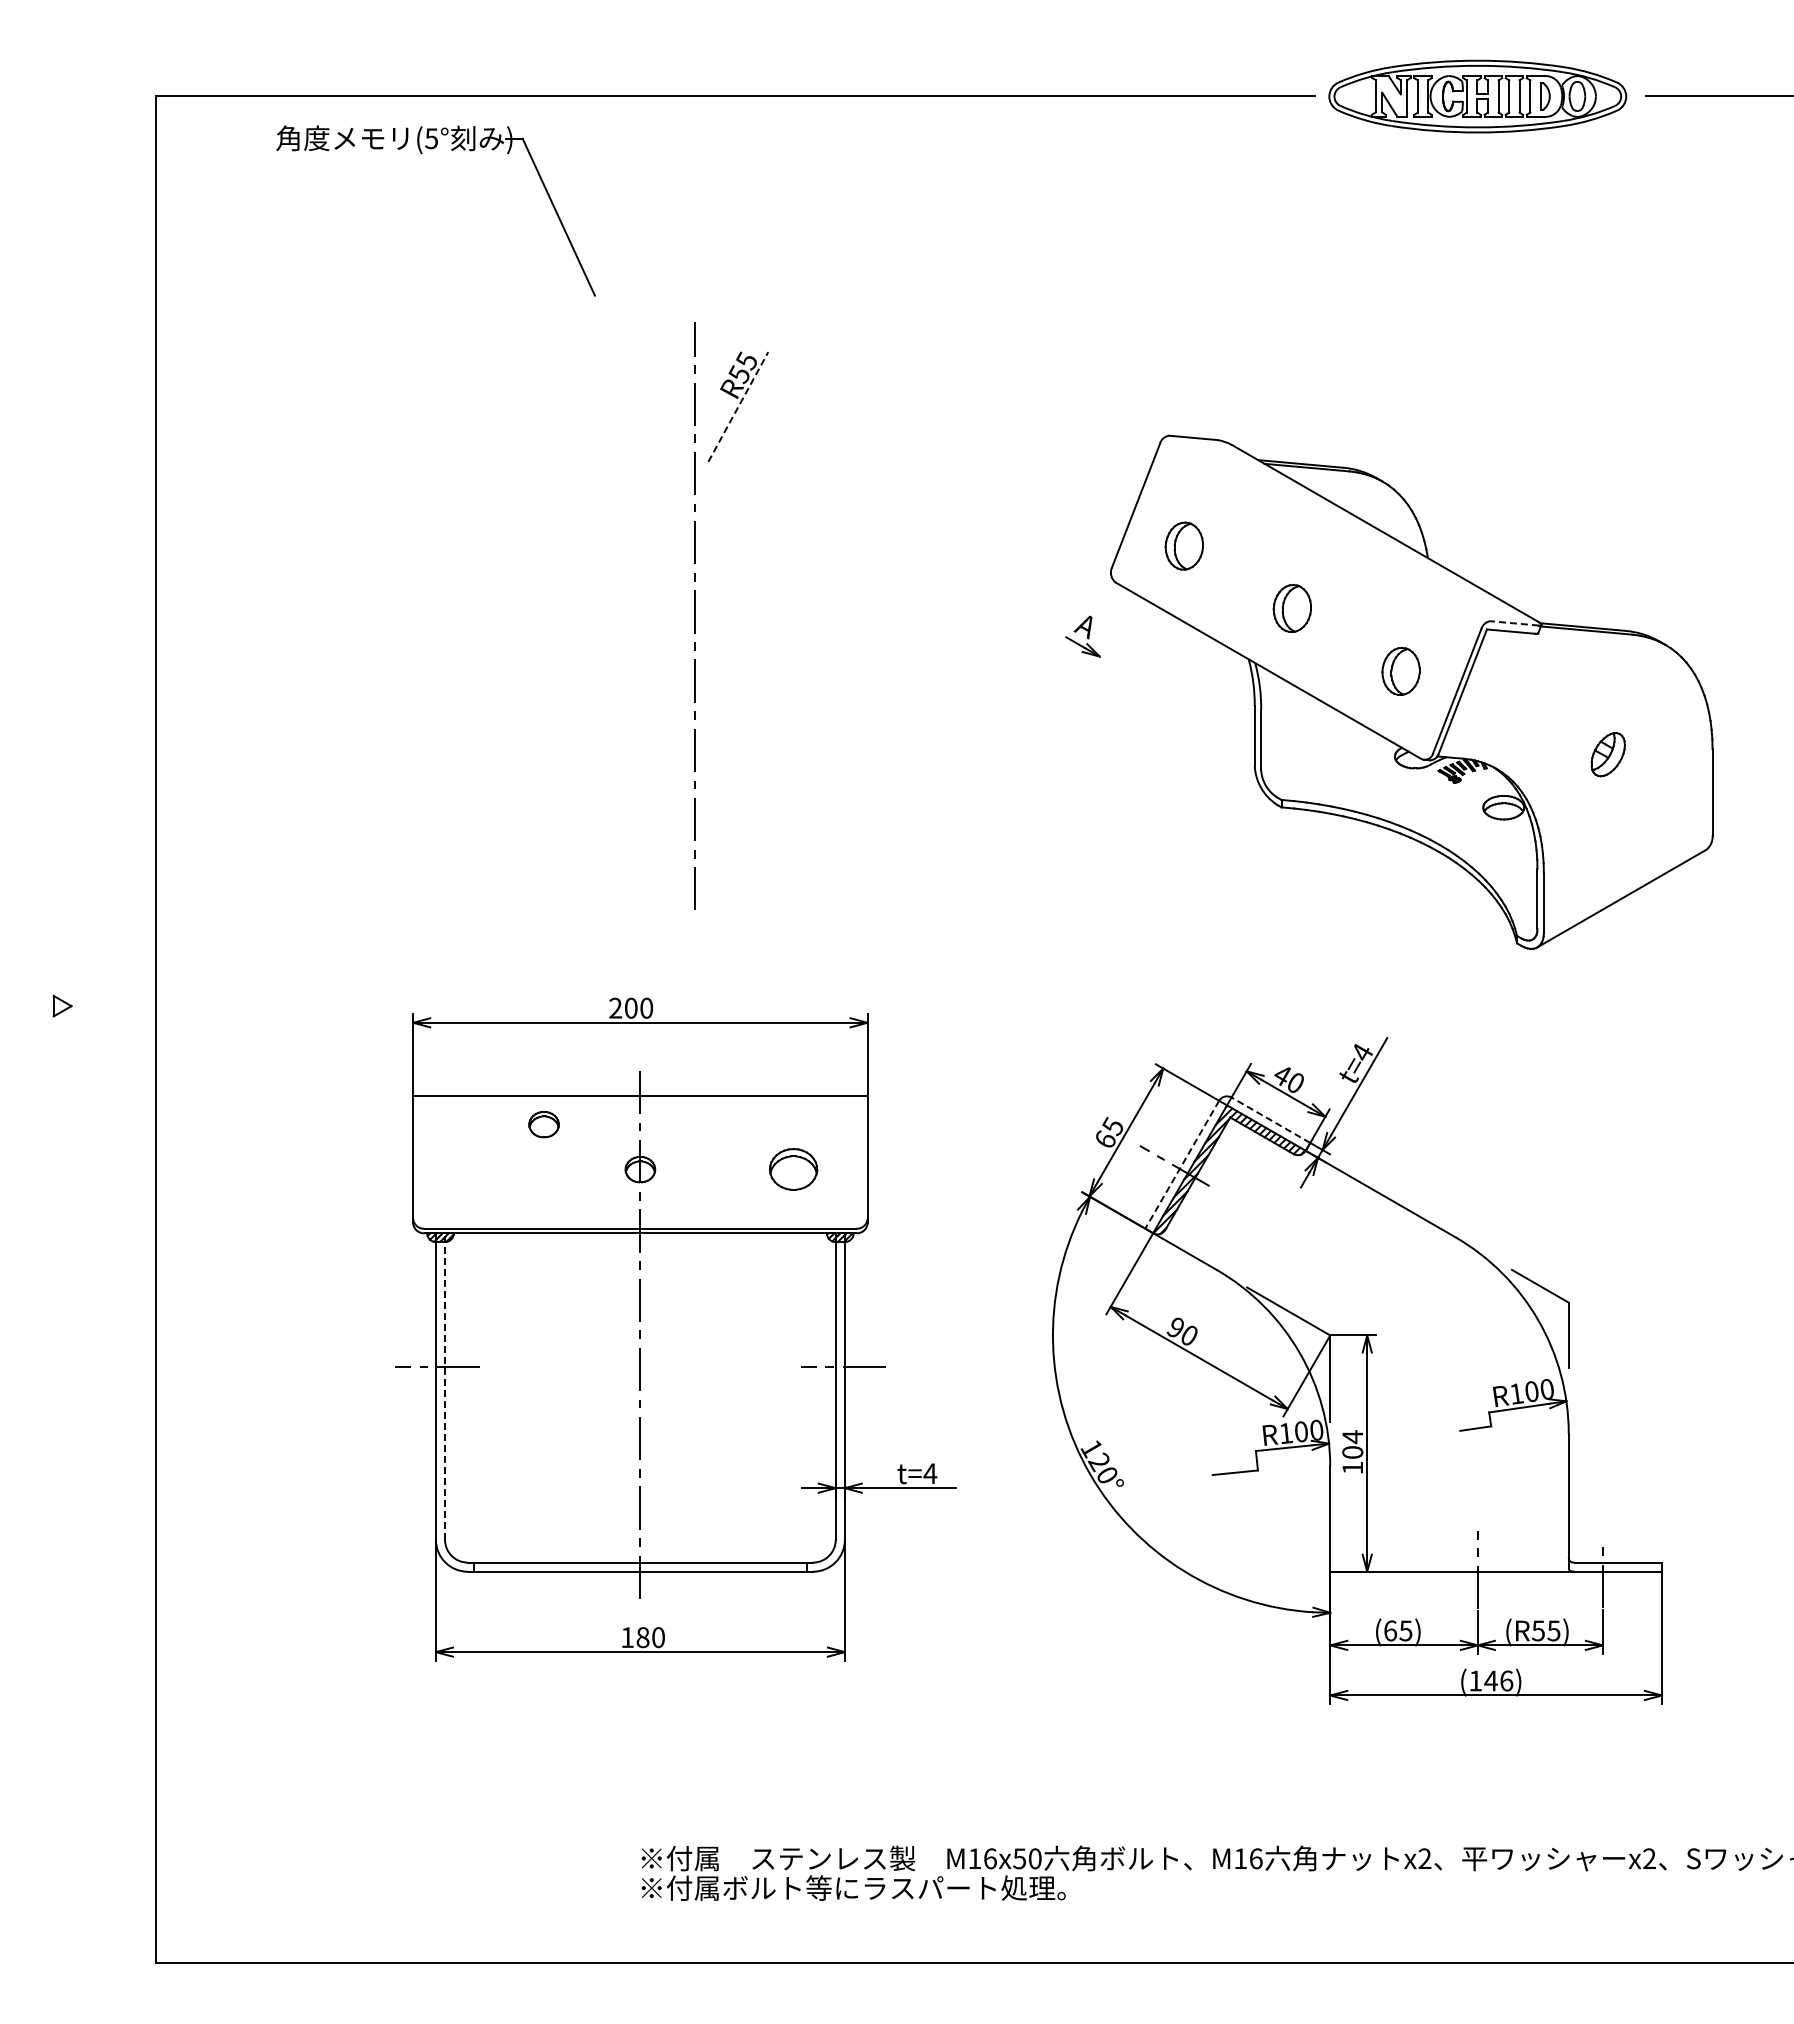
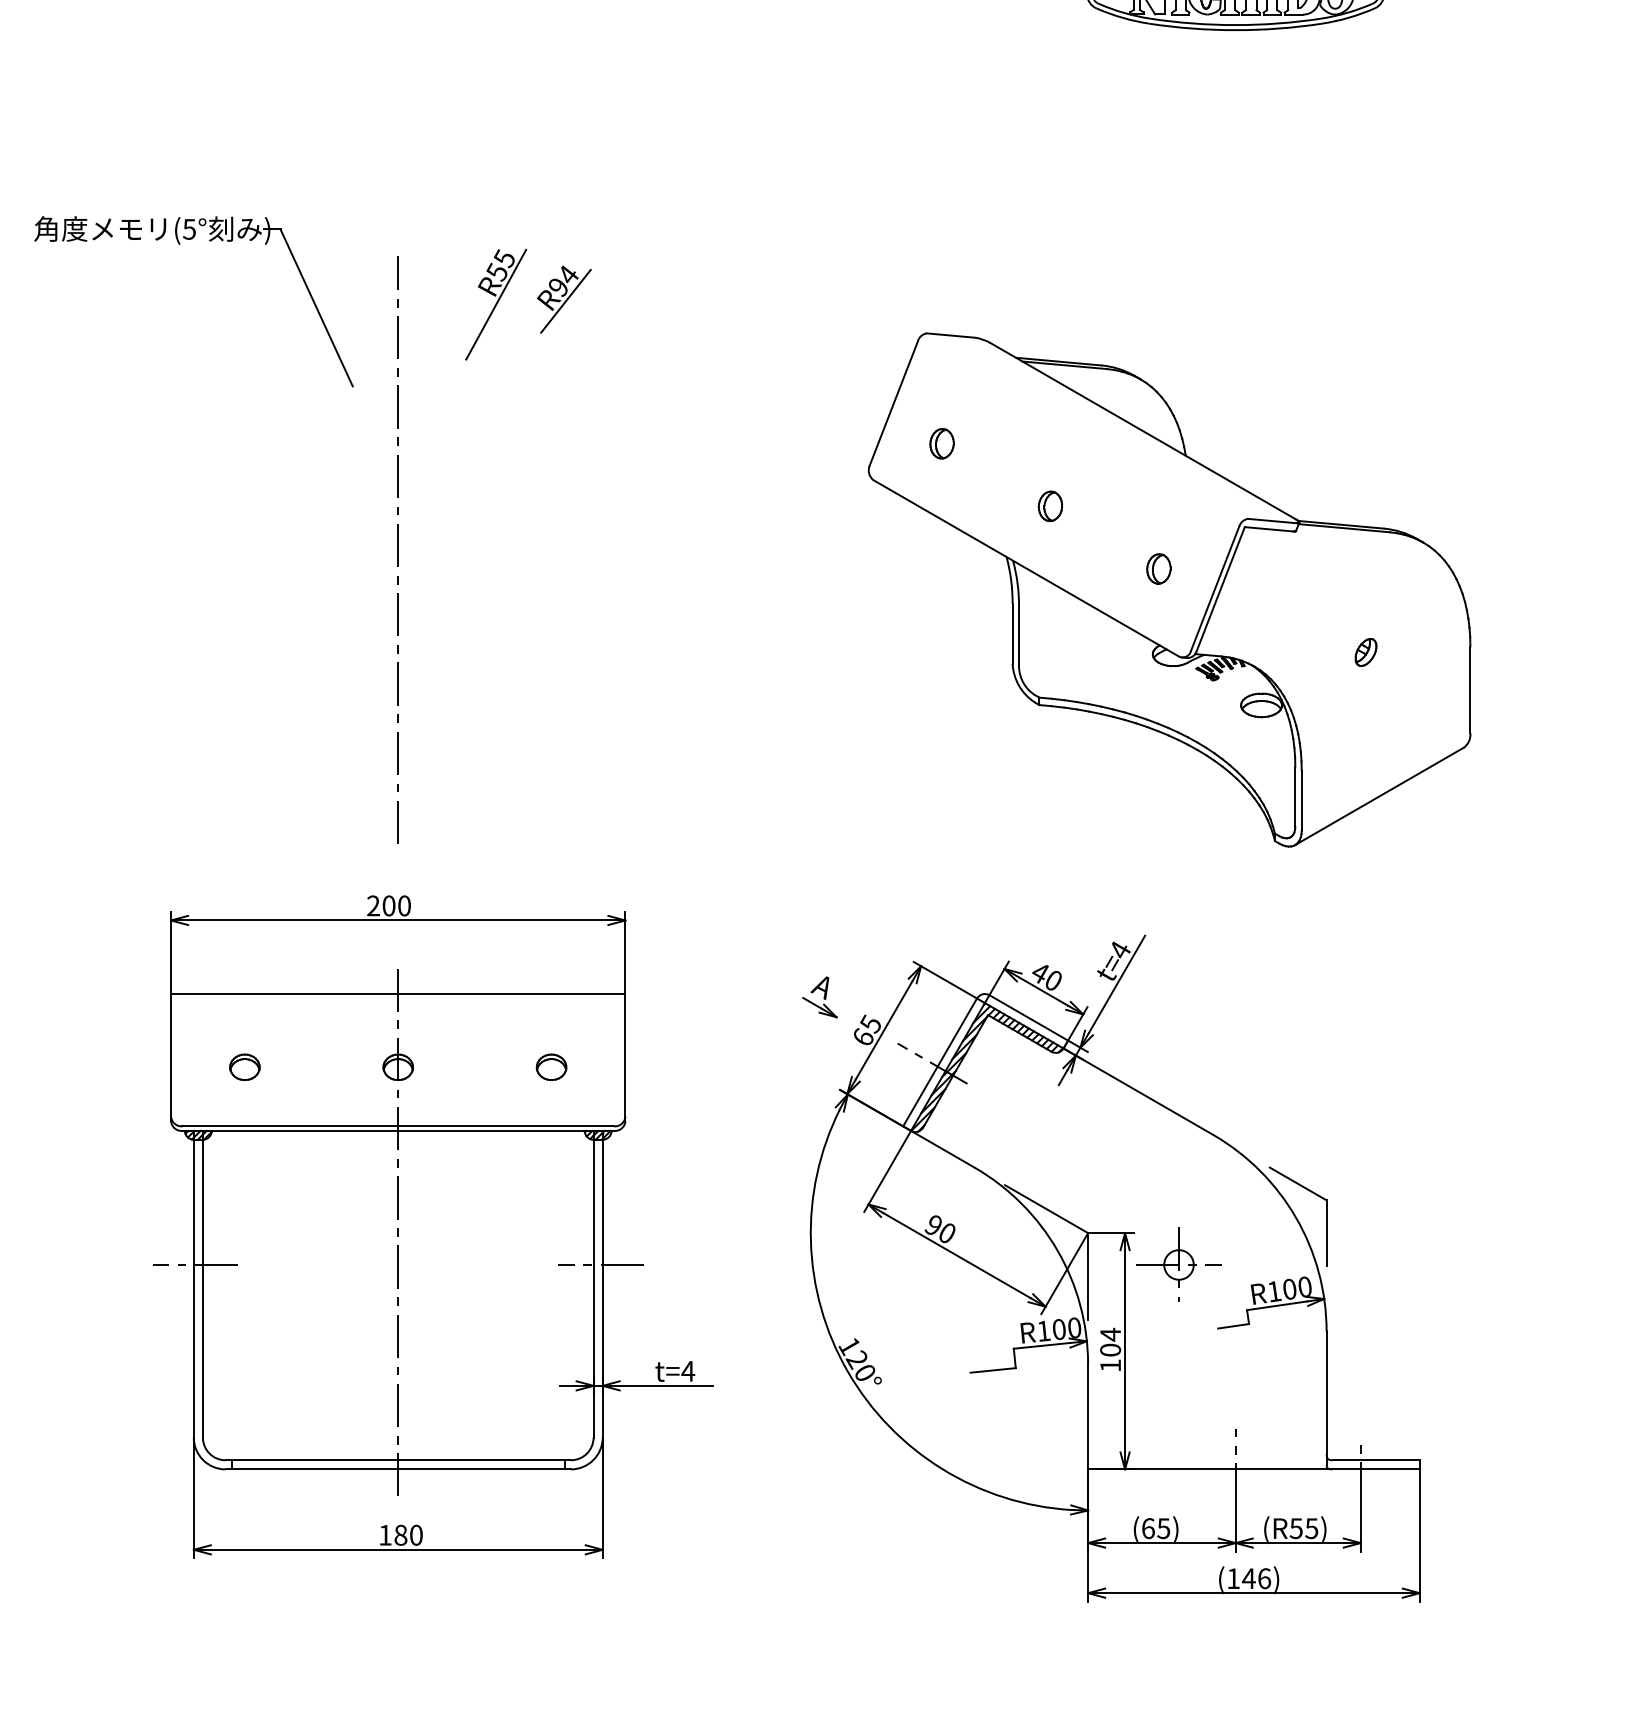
part: (421, 154) -> (179, 245), moved
part: (806, 402) -> (564, 300), added
line: (738, 407) -> (496, 305), dashed -> solid
part: (1183, 545) -> (941, 443), size x0.62
part: (1292, 608) -> (1050, 506), size x0.62
line: (694, 615) -> (397, 549), moved
line: (1514, 623) -> (1272, 521), dashed -> solid
part: (1082, 636) -> (819, 997), moved
part: (1400, 670) -> (1158, 568), size x0.62
part: (1607, 754) -> (1365, 652), size x0.62
line: (1270, 1119) -> (1028, 1017), dashed -> solid
part: (543, 1124) -> (244, 1067), moved
line: (1182, 1164) -> (940, 1062), dashed -> solid
part: (793, 1169) -> (551, 1067), size x0.62
part: (1420, 1367) -> (1178, 1265), added
line: (445, 1386) -> (203, 1284), dashed -> solid

